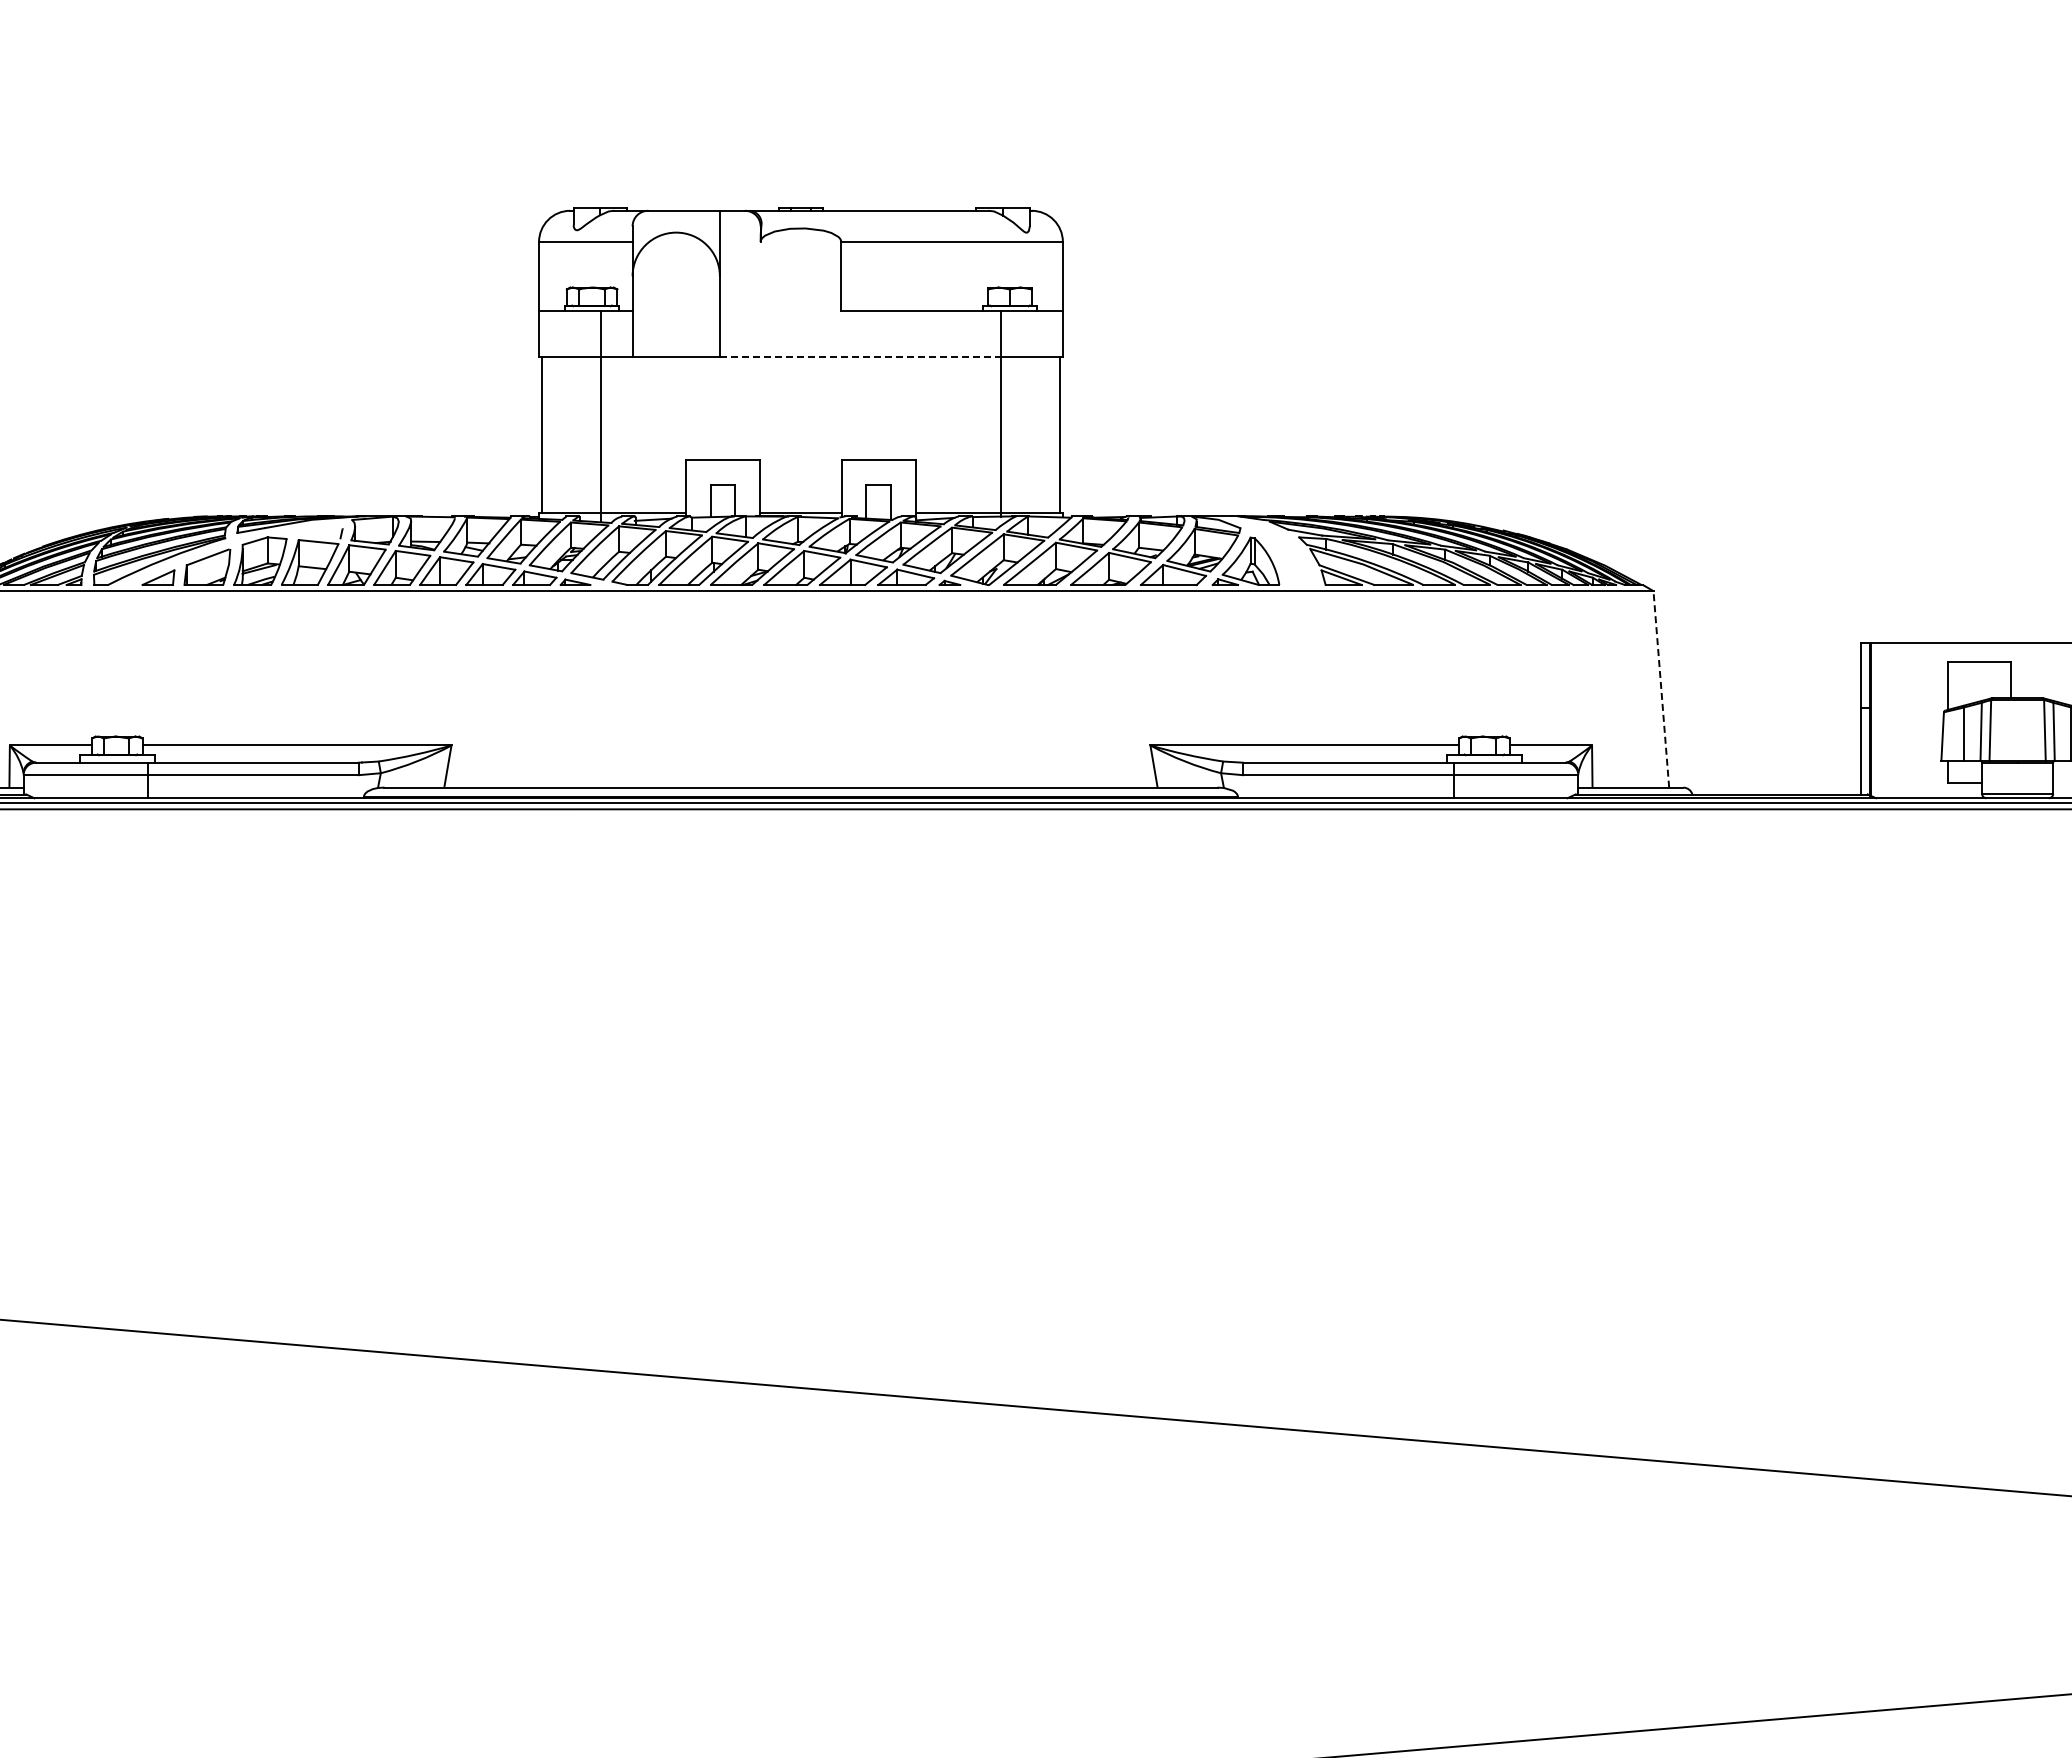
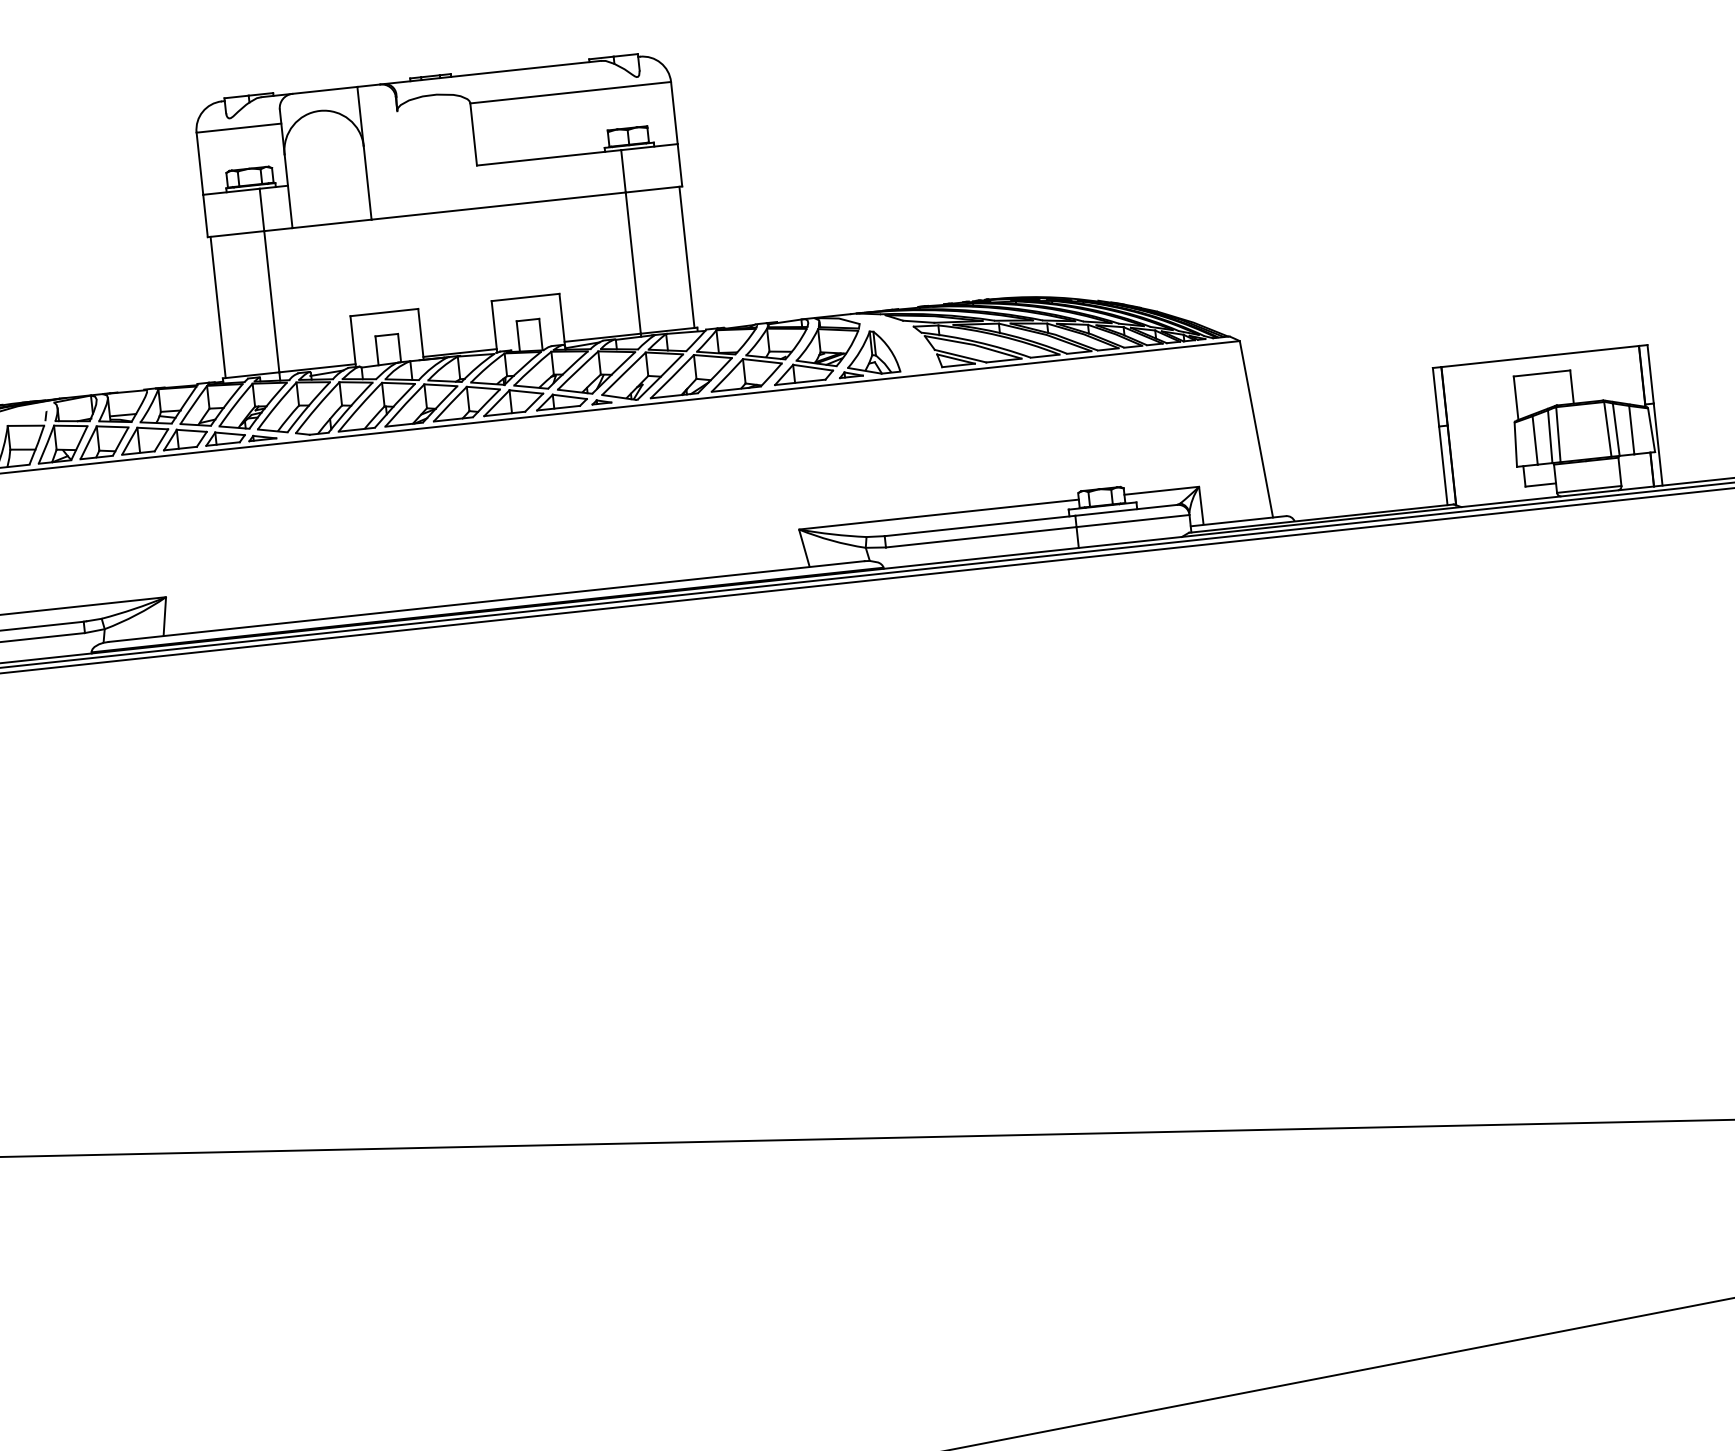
line: (860, 357) -> (498, 206), dashed -> solid
line: (1661, 689) -> (1256, 429), dashed -> solid

